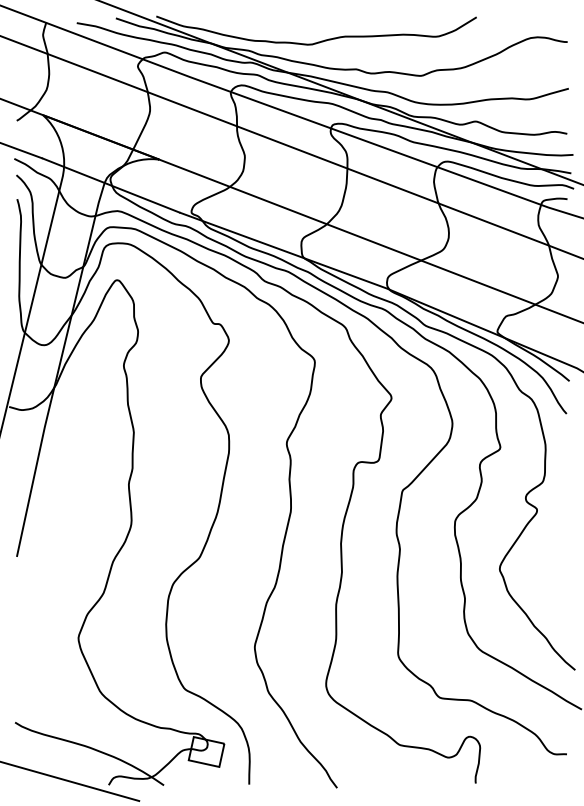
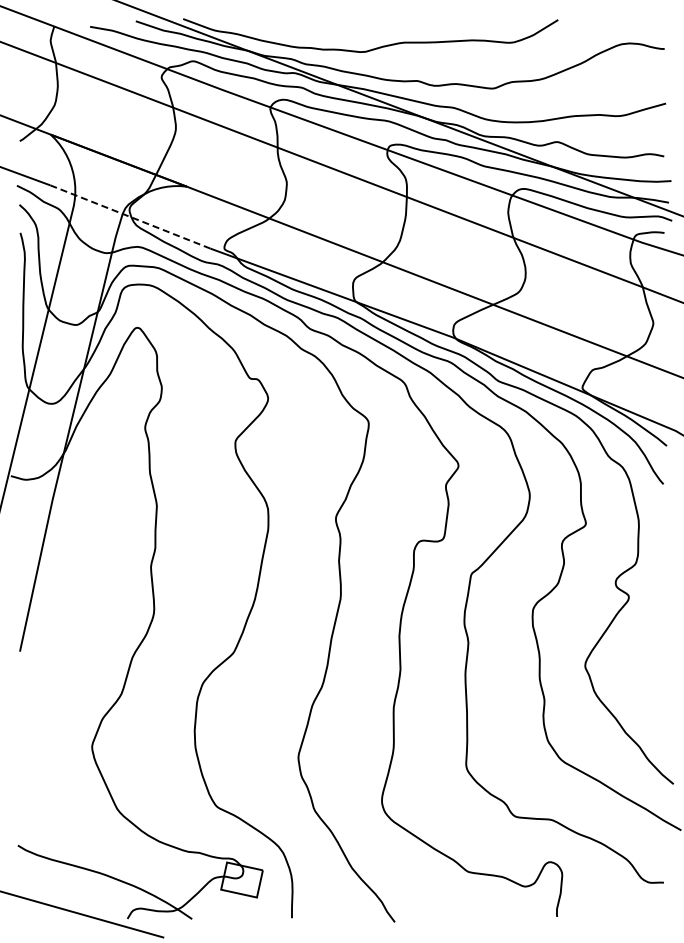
line: (111, 185) -> (130, 216), solid -> dashed

